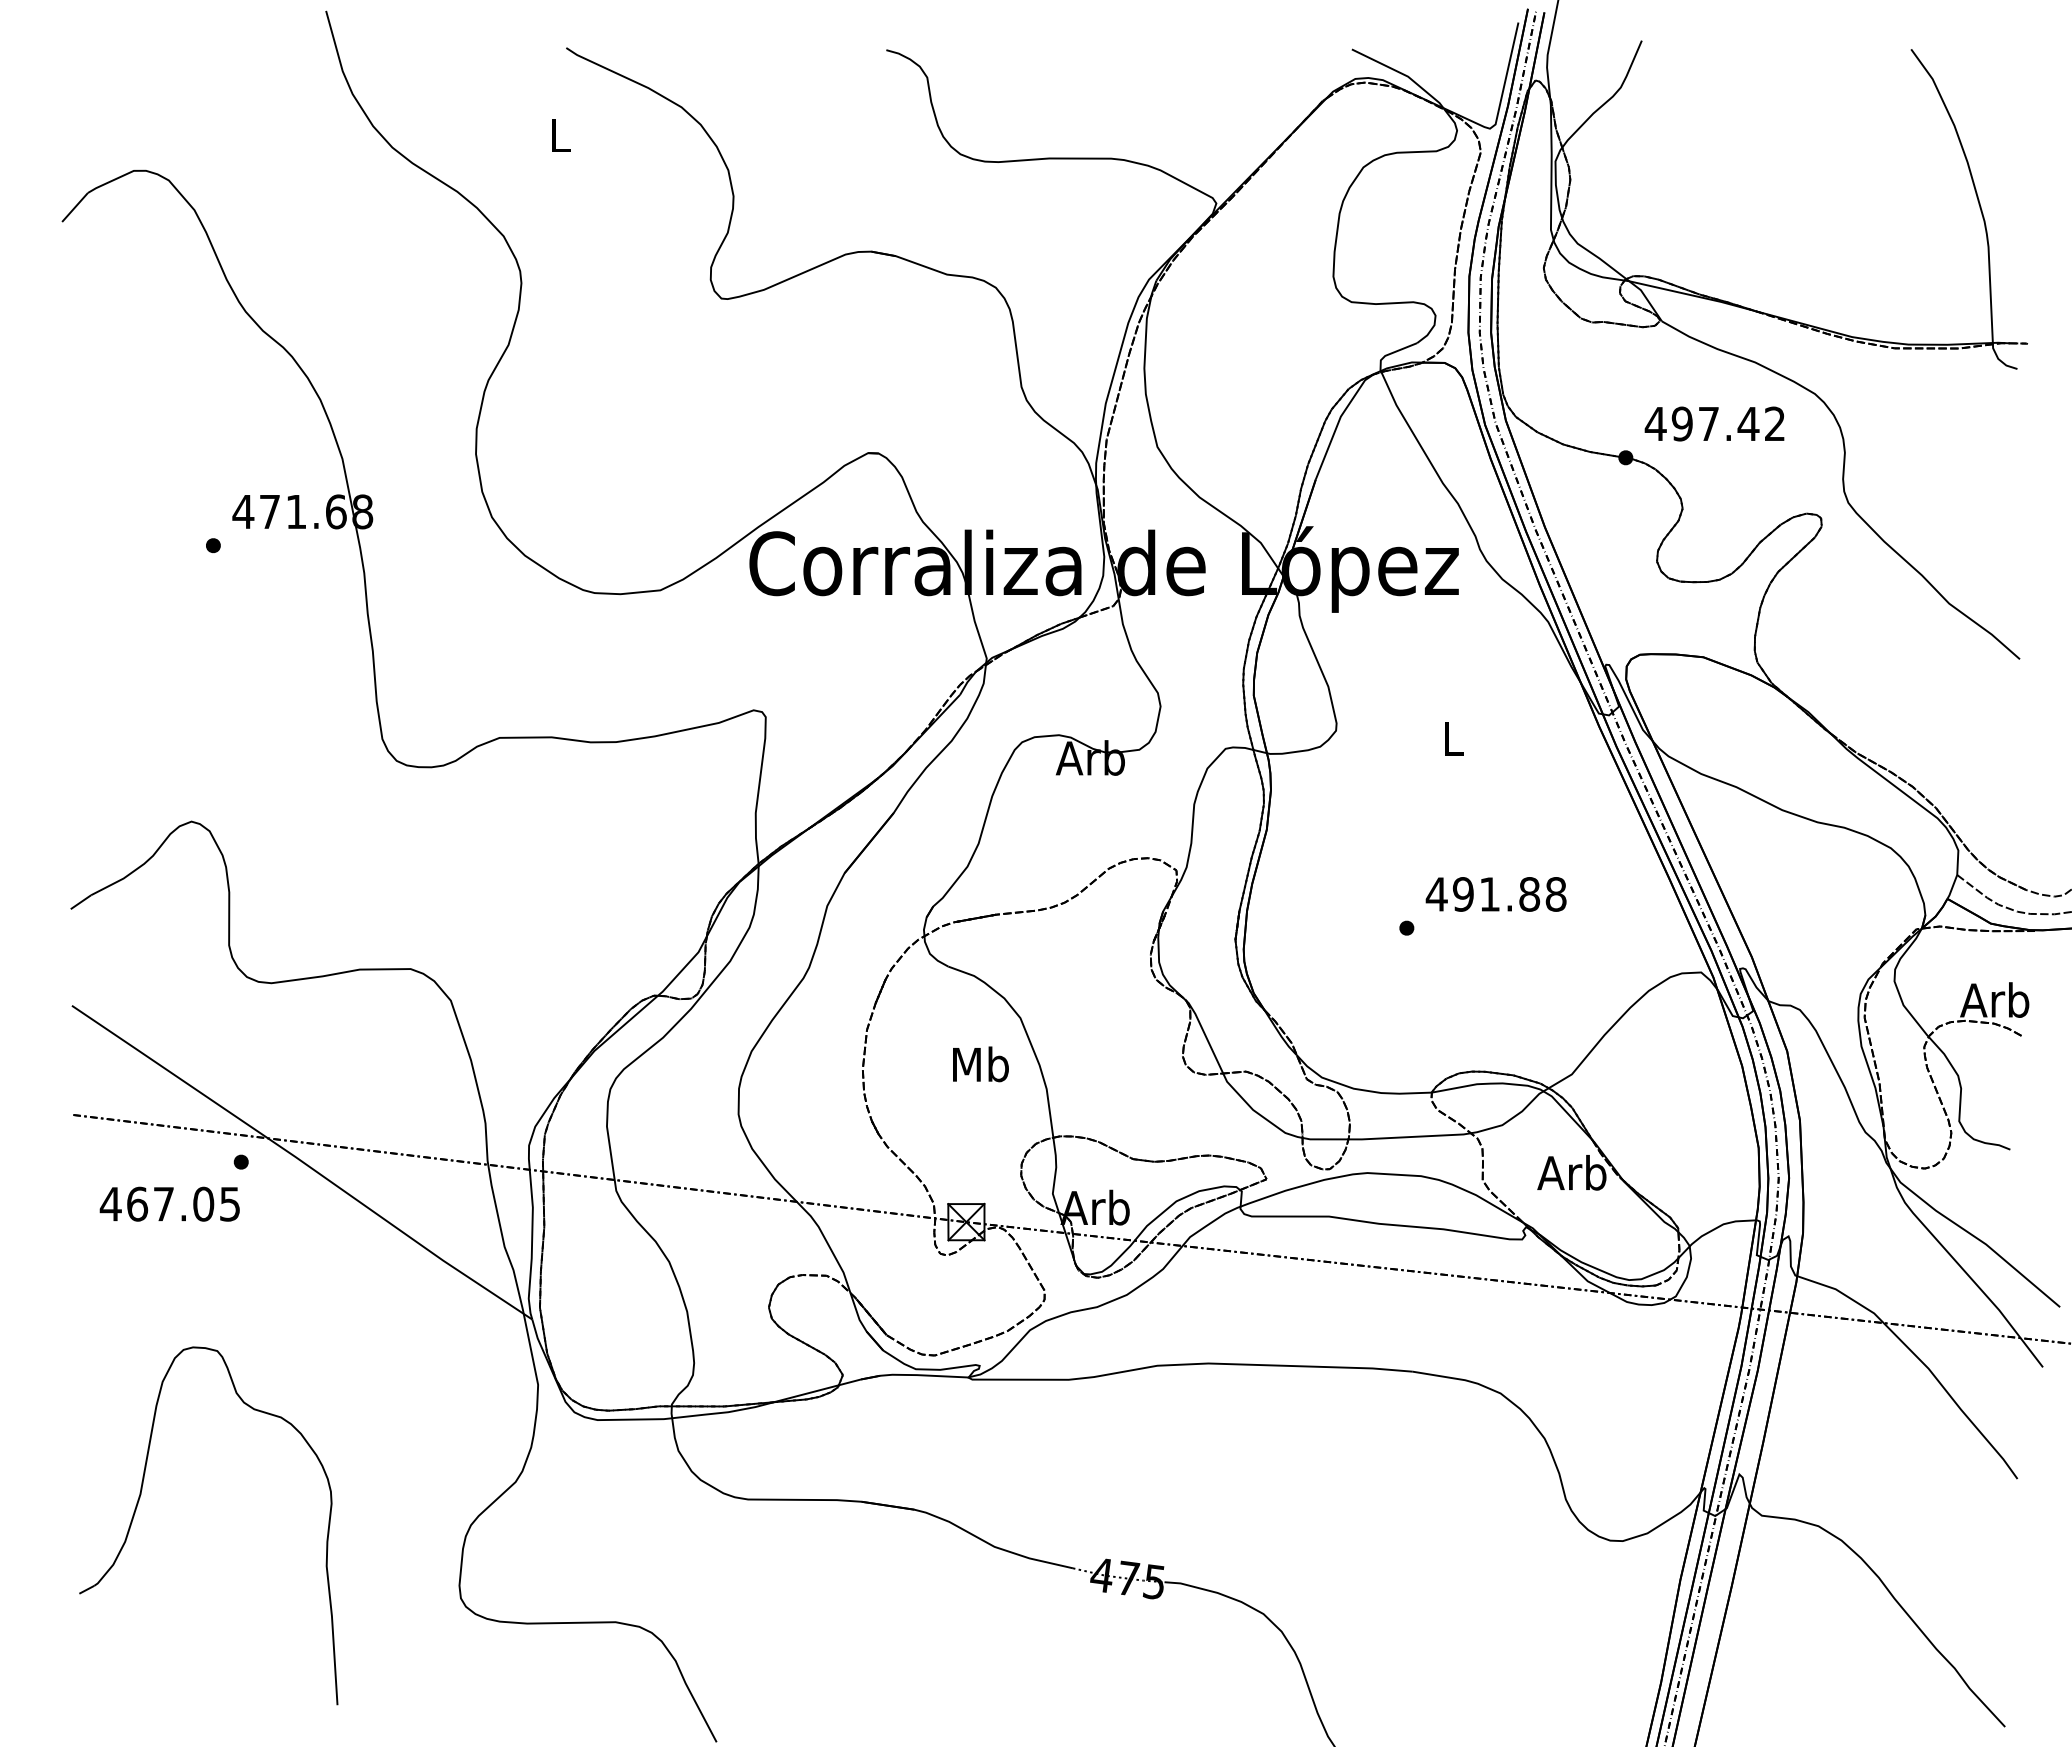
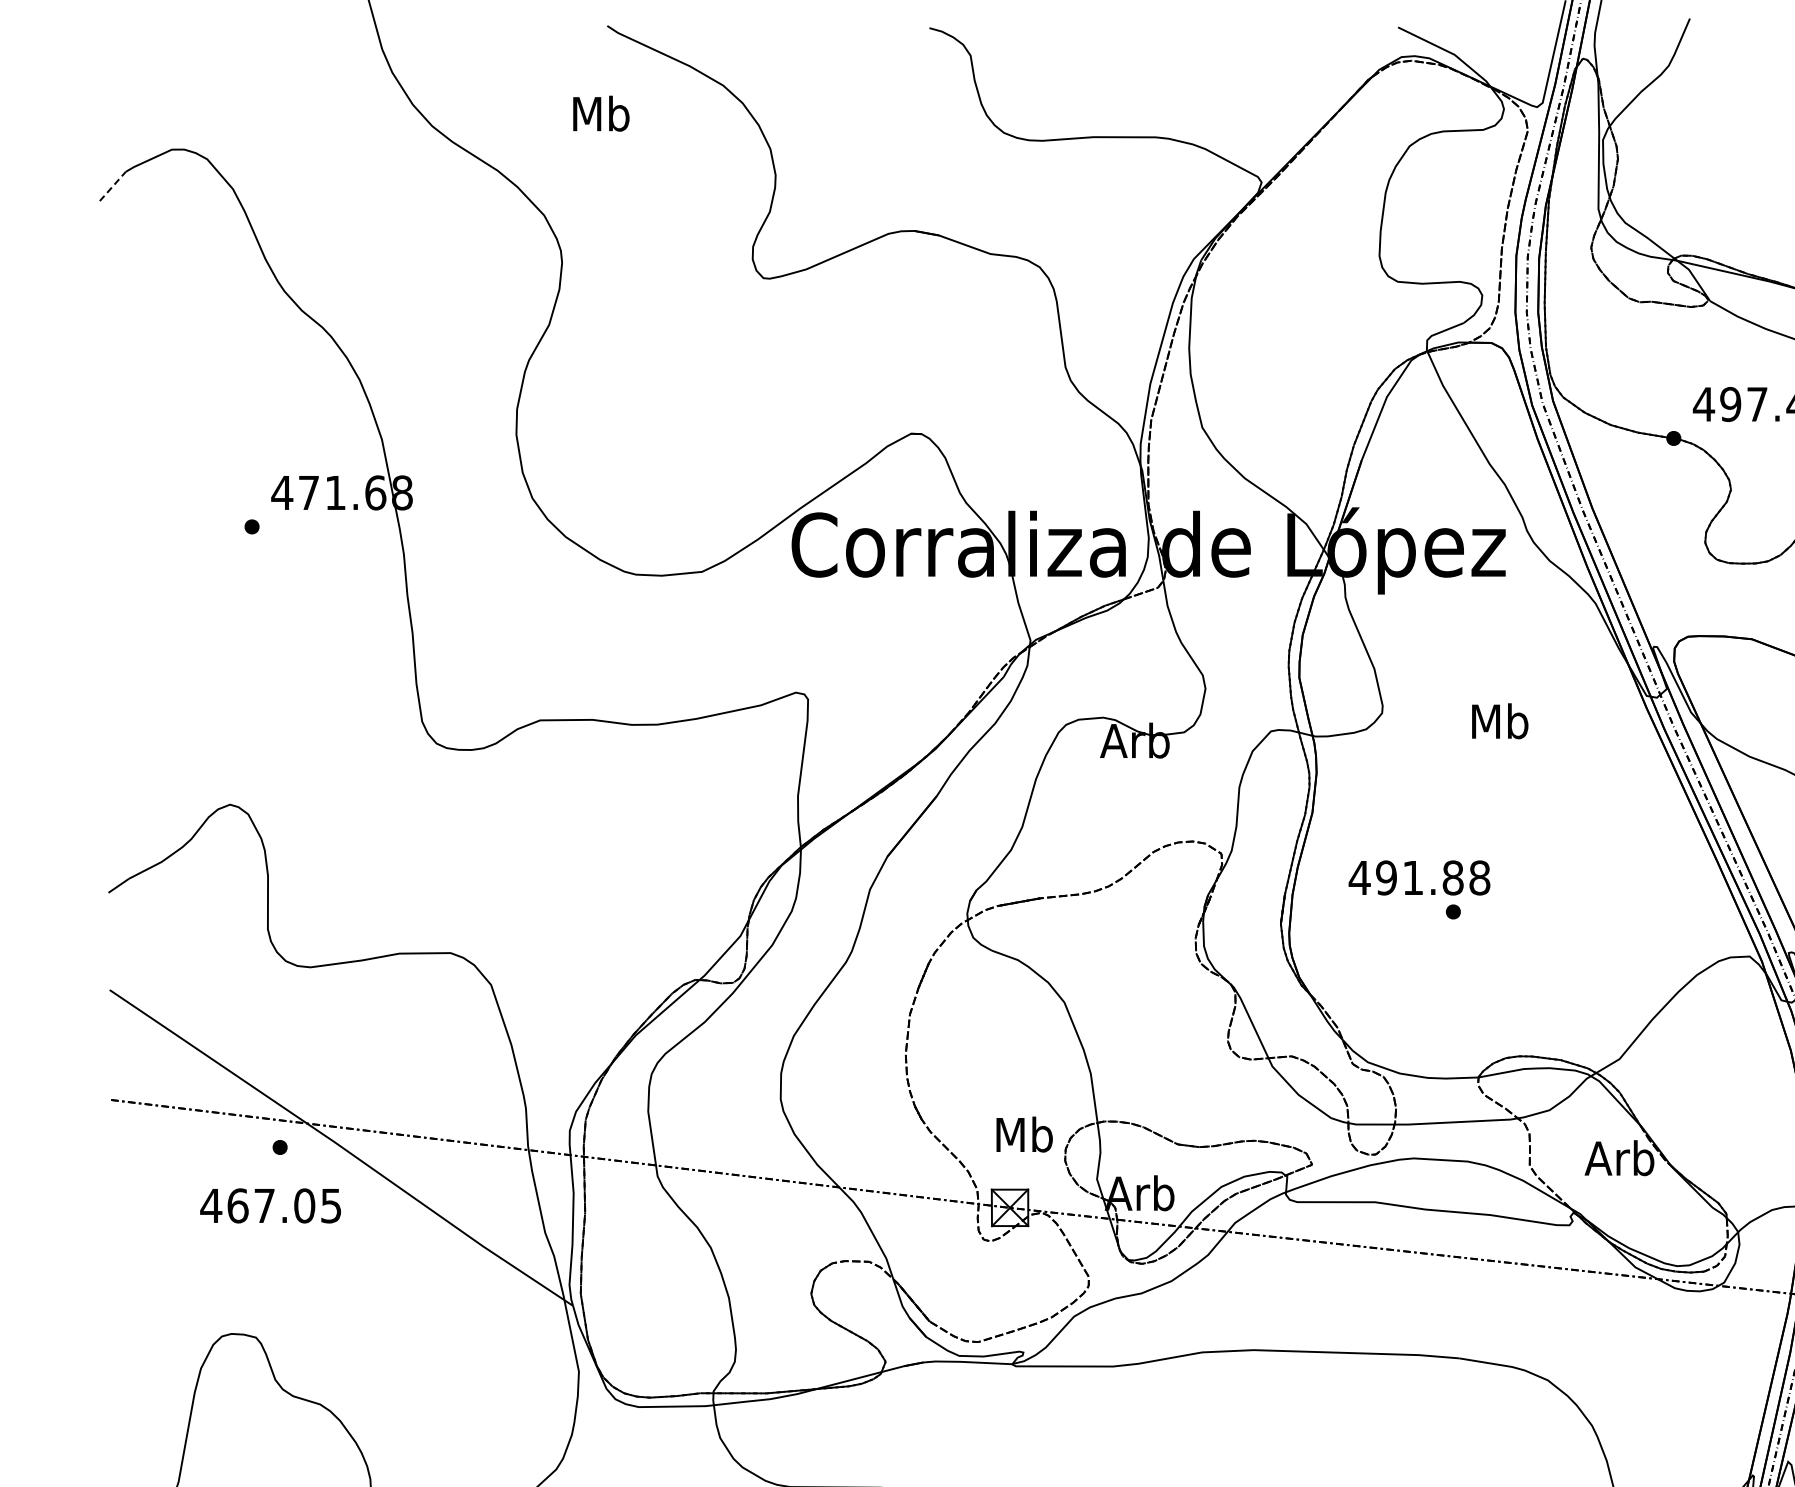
text: (560, 135) -> (601, 114), L -> Mb
line: (75, 207) -> (113, 186), solid -> dashed
text: (1453, 738) -> (1500, 721), L -> Mb
text: (1495, 894) -> (1418, 878), moved
text: (980, 1064) -> (1024, 1134), moved
text: (169, 1203) -> (270, 1205), moved

